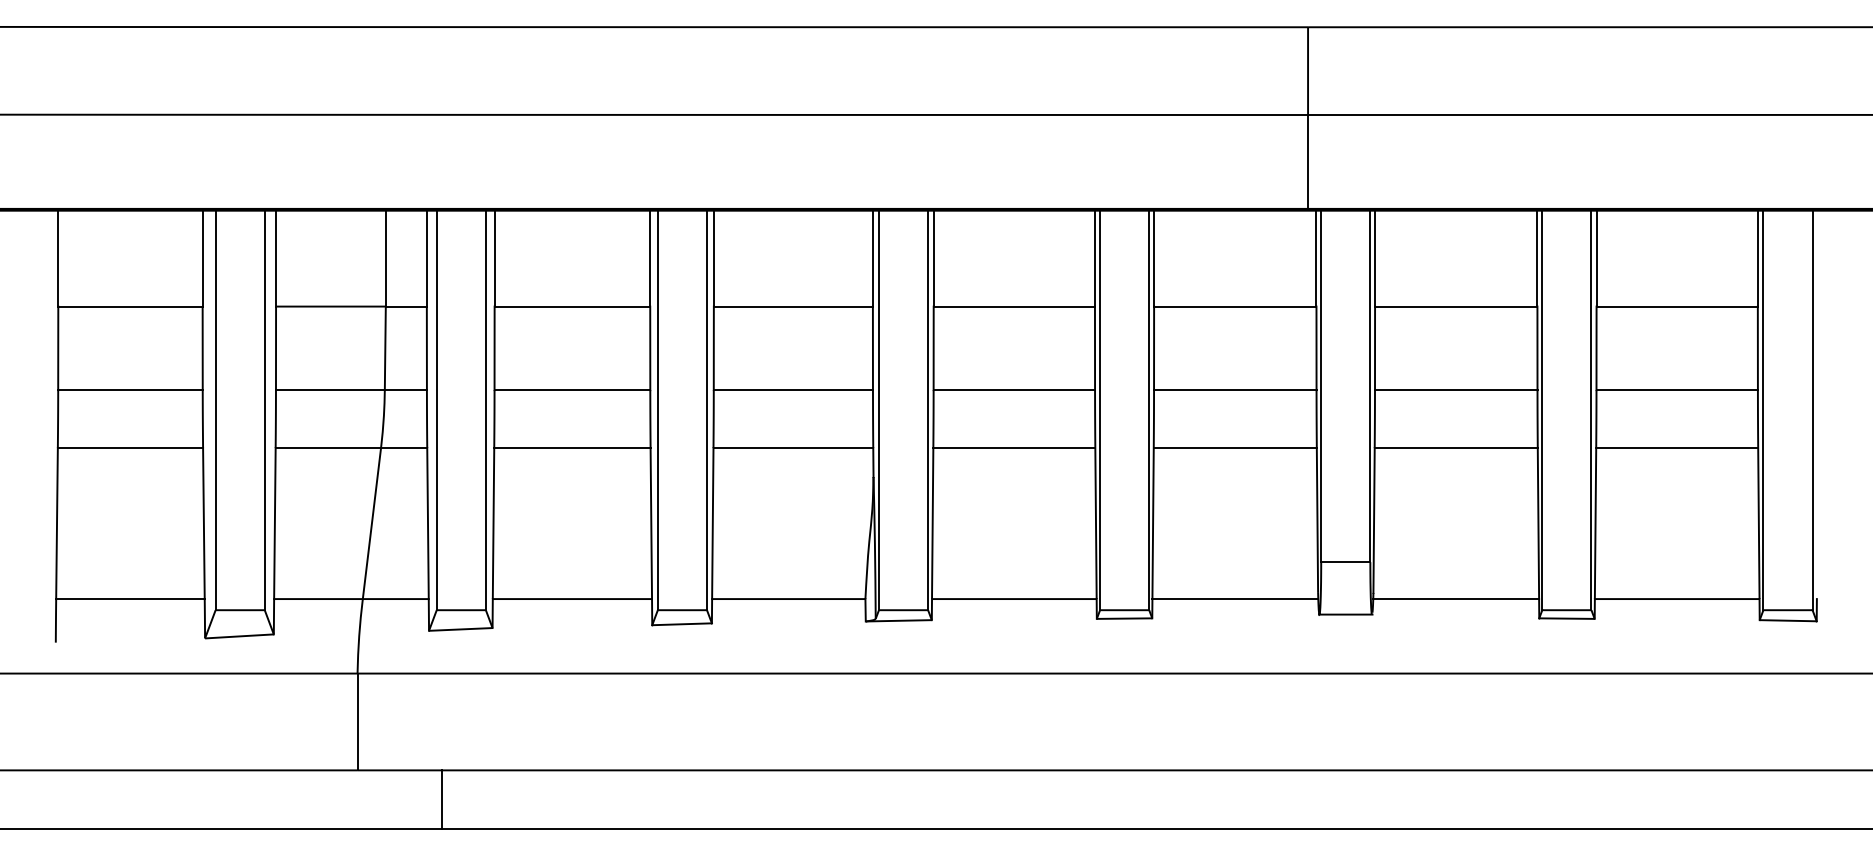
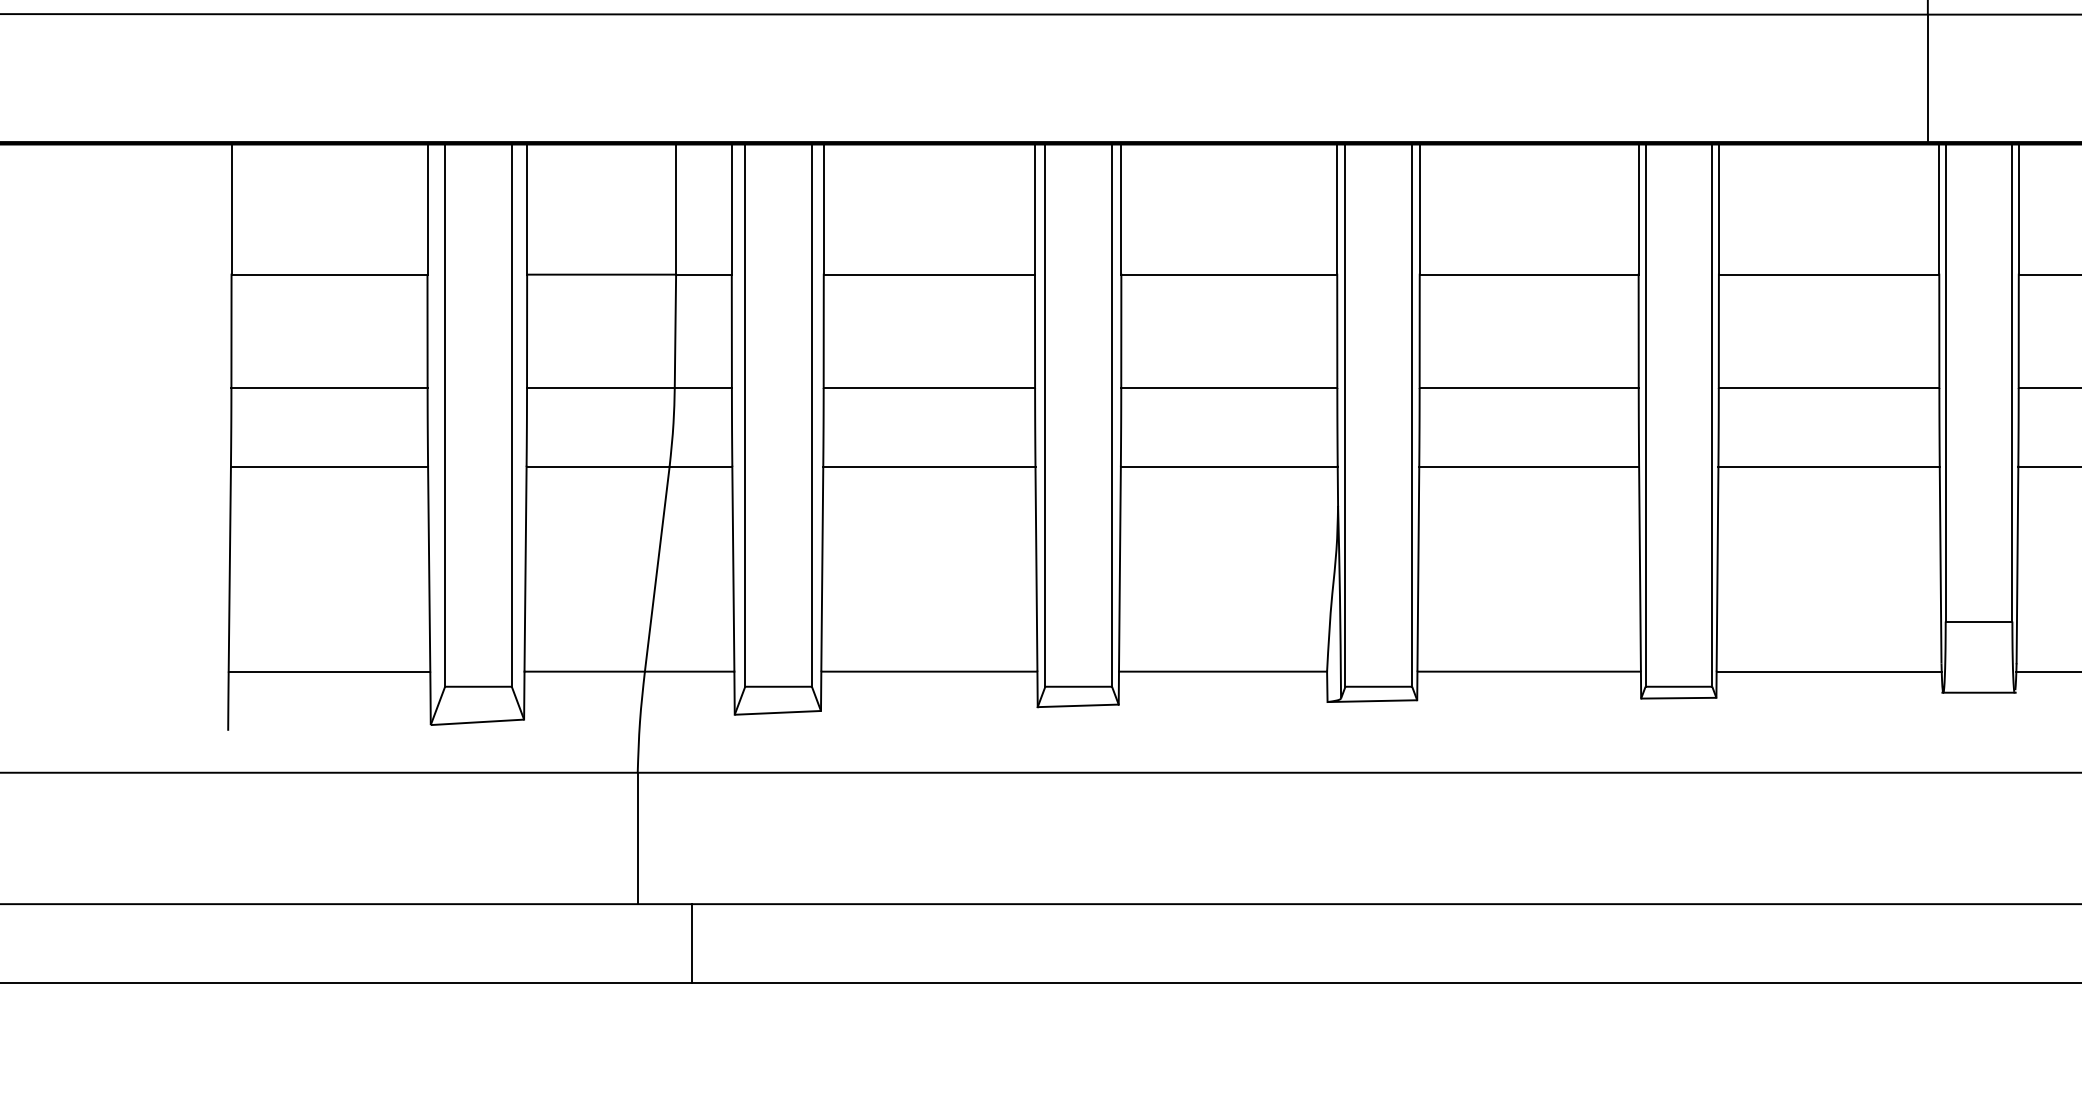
line: (441, 799) -> (691, 943), moved

